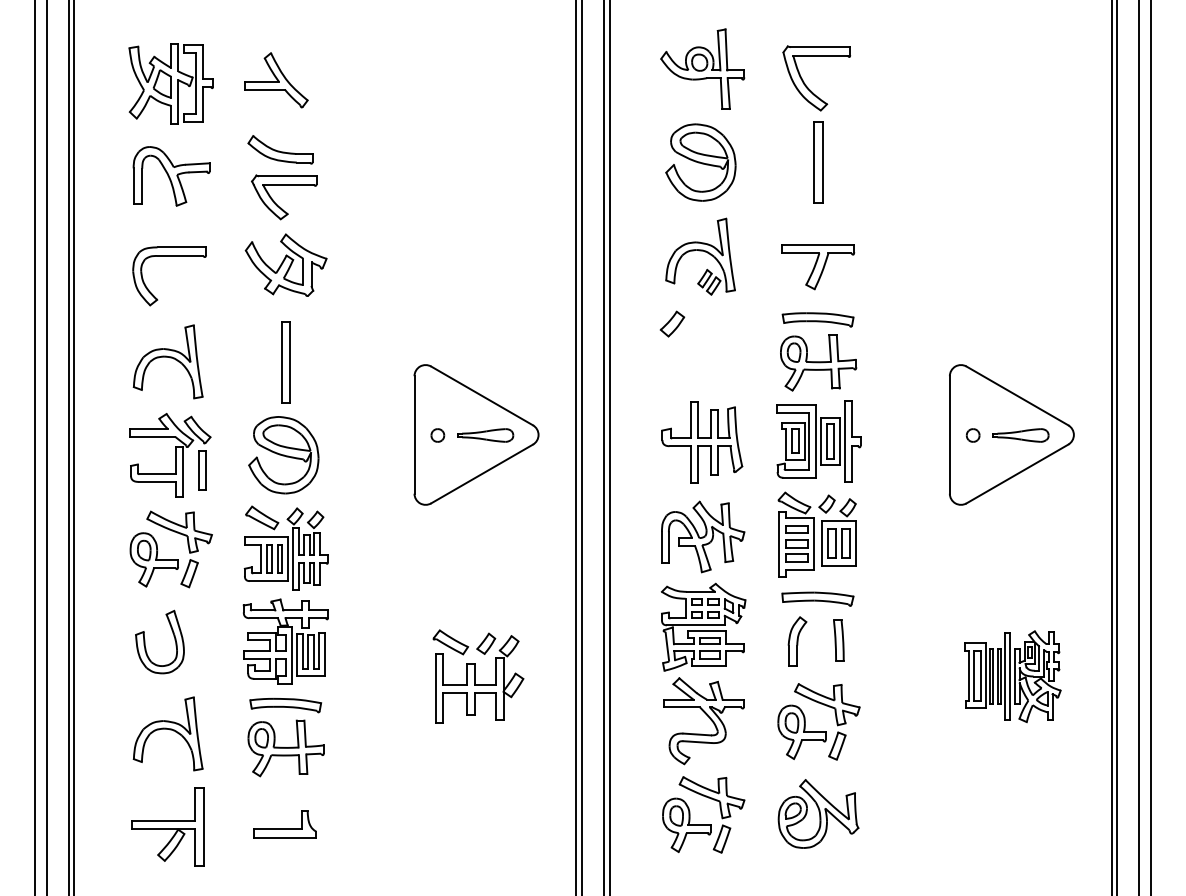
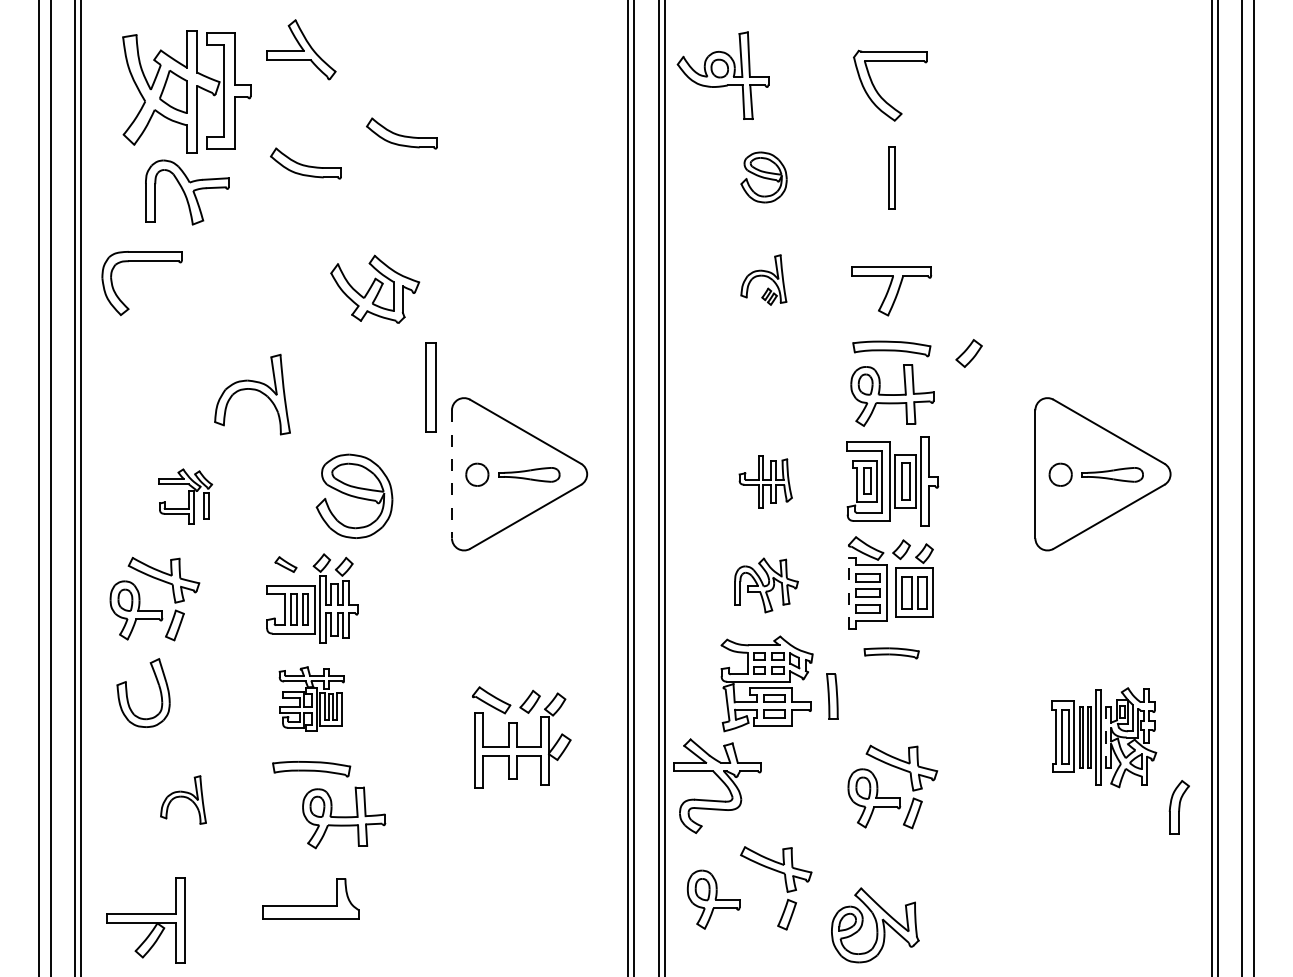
part: (702, 69) -> (722, 75), moved
part: (276, 80) -> (301, 49), moved
part: (170, 83) -> (186, 91), size x1.4
part: (368, 122) -> (401, 133), added
part: (700, 162) -> (763, 177), size x0.6
part: (817, 162) -> (891, 177), size x0.7
part: (277, 203) -> (302, 222), removed
part: (169, 256) -> (141, 261), moved
part: (700, 256) -> (763, 279), size x0.6
part: (286, 264) -> (375, 288), moved
part: (671, 324) -> (968, 353), moved
part: (168, 361) -> (252, 394), moved
part: (285, 362) -> (430, 387), moved
line: (414, 435) -> (451, 474), solid -> dashed
part: (437, 435) -> (477, 474), size x1.6
part: (972, 435) -> (1060, 474), size x1.6
part: (702, 441) -> (765, 481), size x0.6
part: (283, 454) -> (354, 495), moved
part: (169, 455) -> (185, 496), size x0.6
part: (261, 517) -> (285, 564), size x0.6
part: (703, 537) -> (766, 585), size x0.7
line: (778, 544) -> (848, 593), solid -> dashed
part: (170, 559) -> (154, 610), moved
part: (817, 599) -> (891, 653), size x0.7
part: (173, 637) -> (158, 687), moved
part: (285, 640) -> (311, 698), size x0.7
part: (838, 640) -> (832, 696), moved
part: (796, 641) -> (1178, 807), moved
line: (1015, 676) -> (1106, 737), solid -> dashed
part: (704, 720) -> (717, 785), moved
part: (168, 733) -> (183, 799), size x0.6
part: (286, 748) -> (344, 817), moved
part: (818, 814) -> (875, 925), moved
part: (284, 824) -> (310, 898), size x1.4
part: (686, 825) -> (713, 899), moved
part: (167, 826) -> (145, 920), moved

